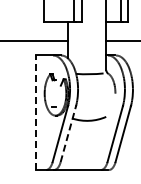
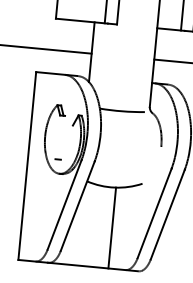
line: (35, 112) -> (27, 165), dashed -> solid
line: (68, 133) -> (78, 205), dashed -> solid
line: (90, 145) -> (112, 228), added

